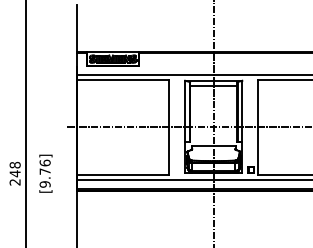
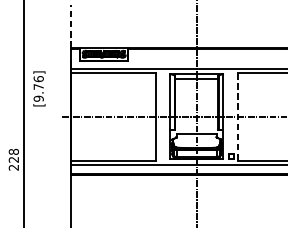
line: (77, 28) -> (71, 26), solid -> dashed
line: (258, 127) -> (237, 117), solid -> dashed
text: (14, 173) -> (13, 159), 248 -> 228
text: (45, 173) -> (39, 88), moved

